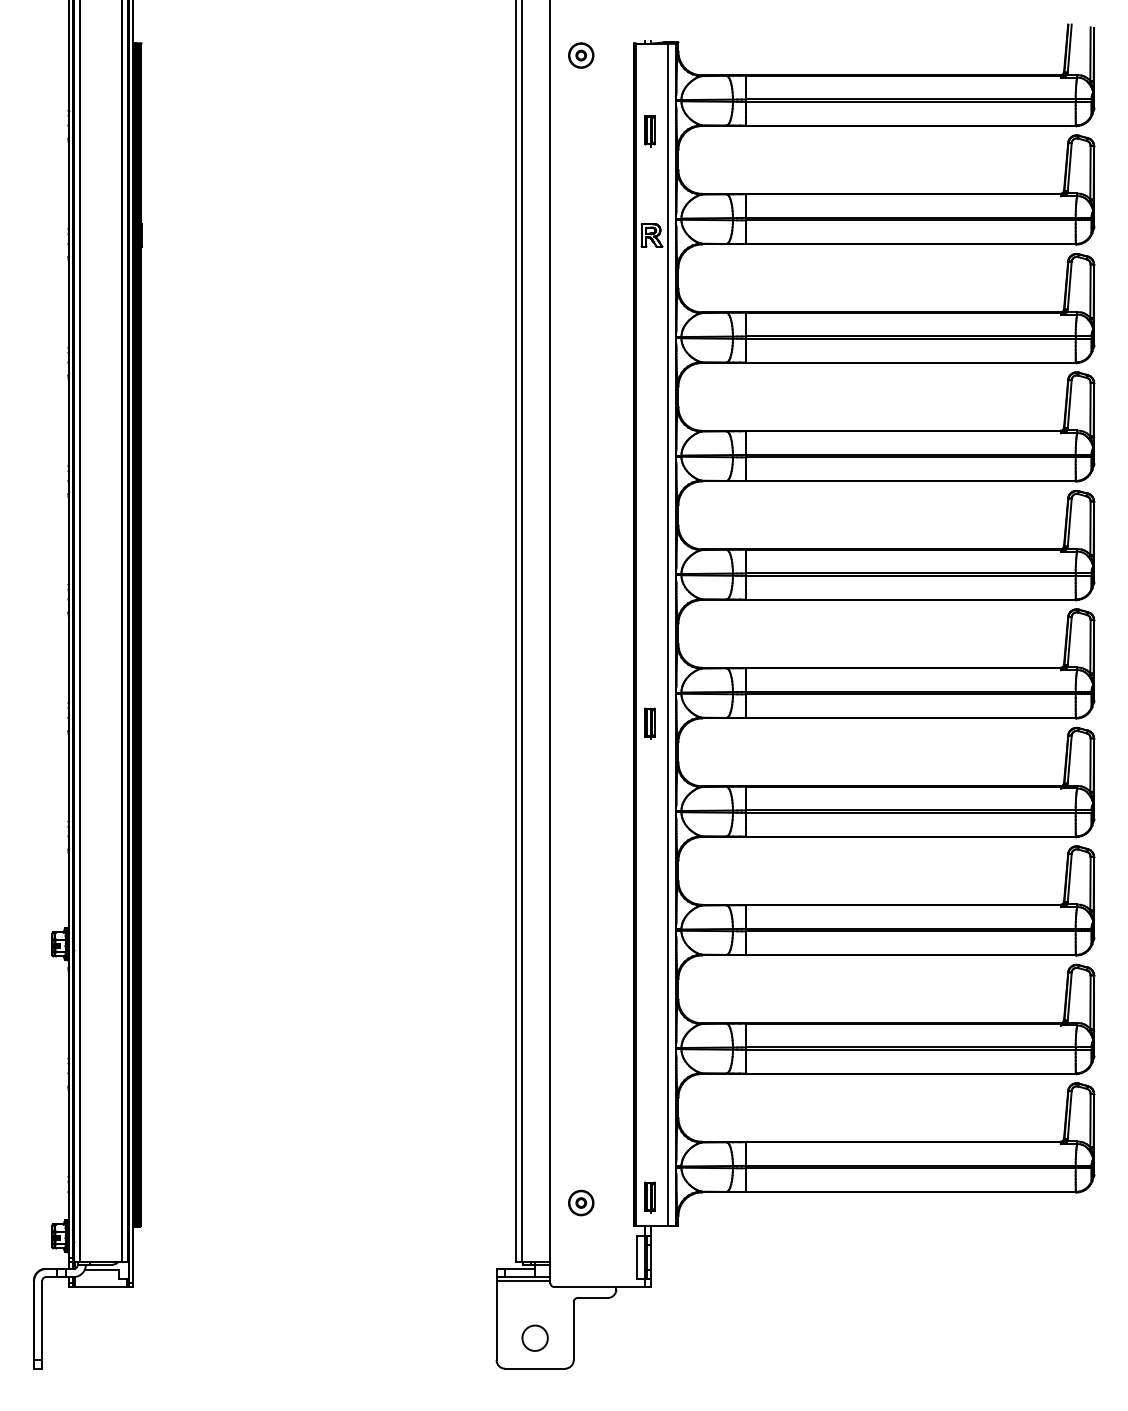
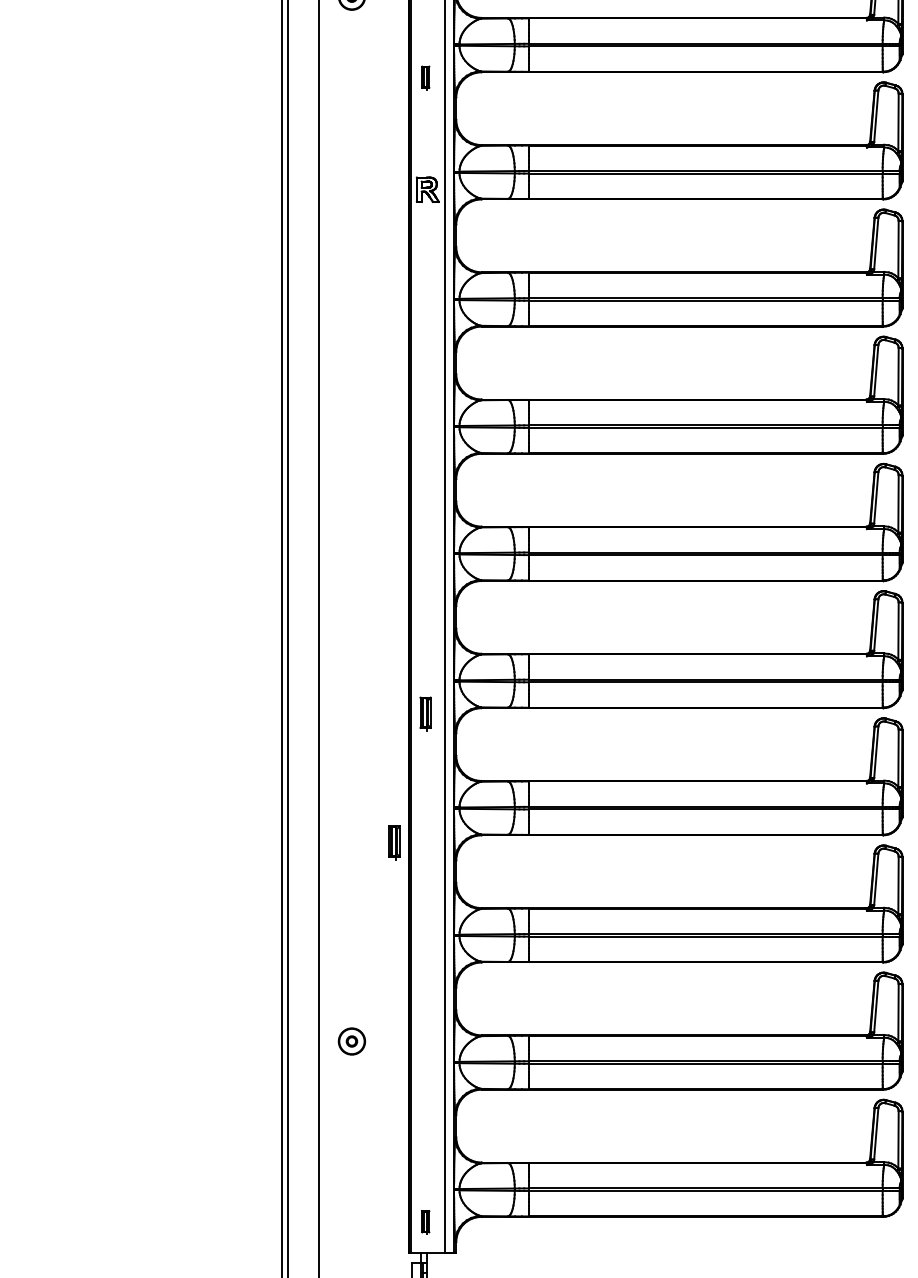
part: (649, 131) -> (425, 78), size x0.7
part: (620, 843) -> (394, 842), added
part: (649, 1197) -> (425, 1222), size x0.7
part: (581, 1202) -> (352, 1040), moved

